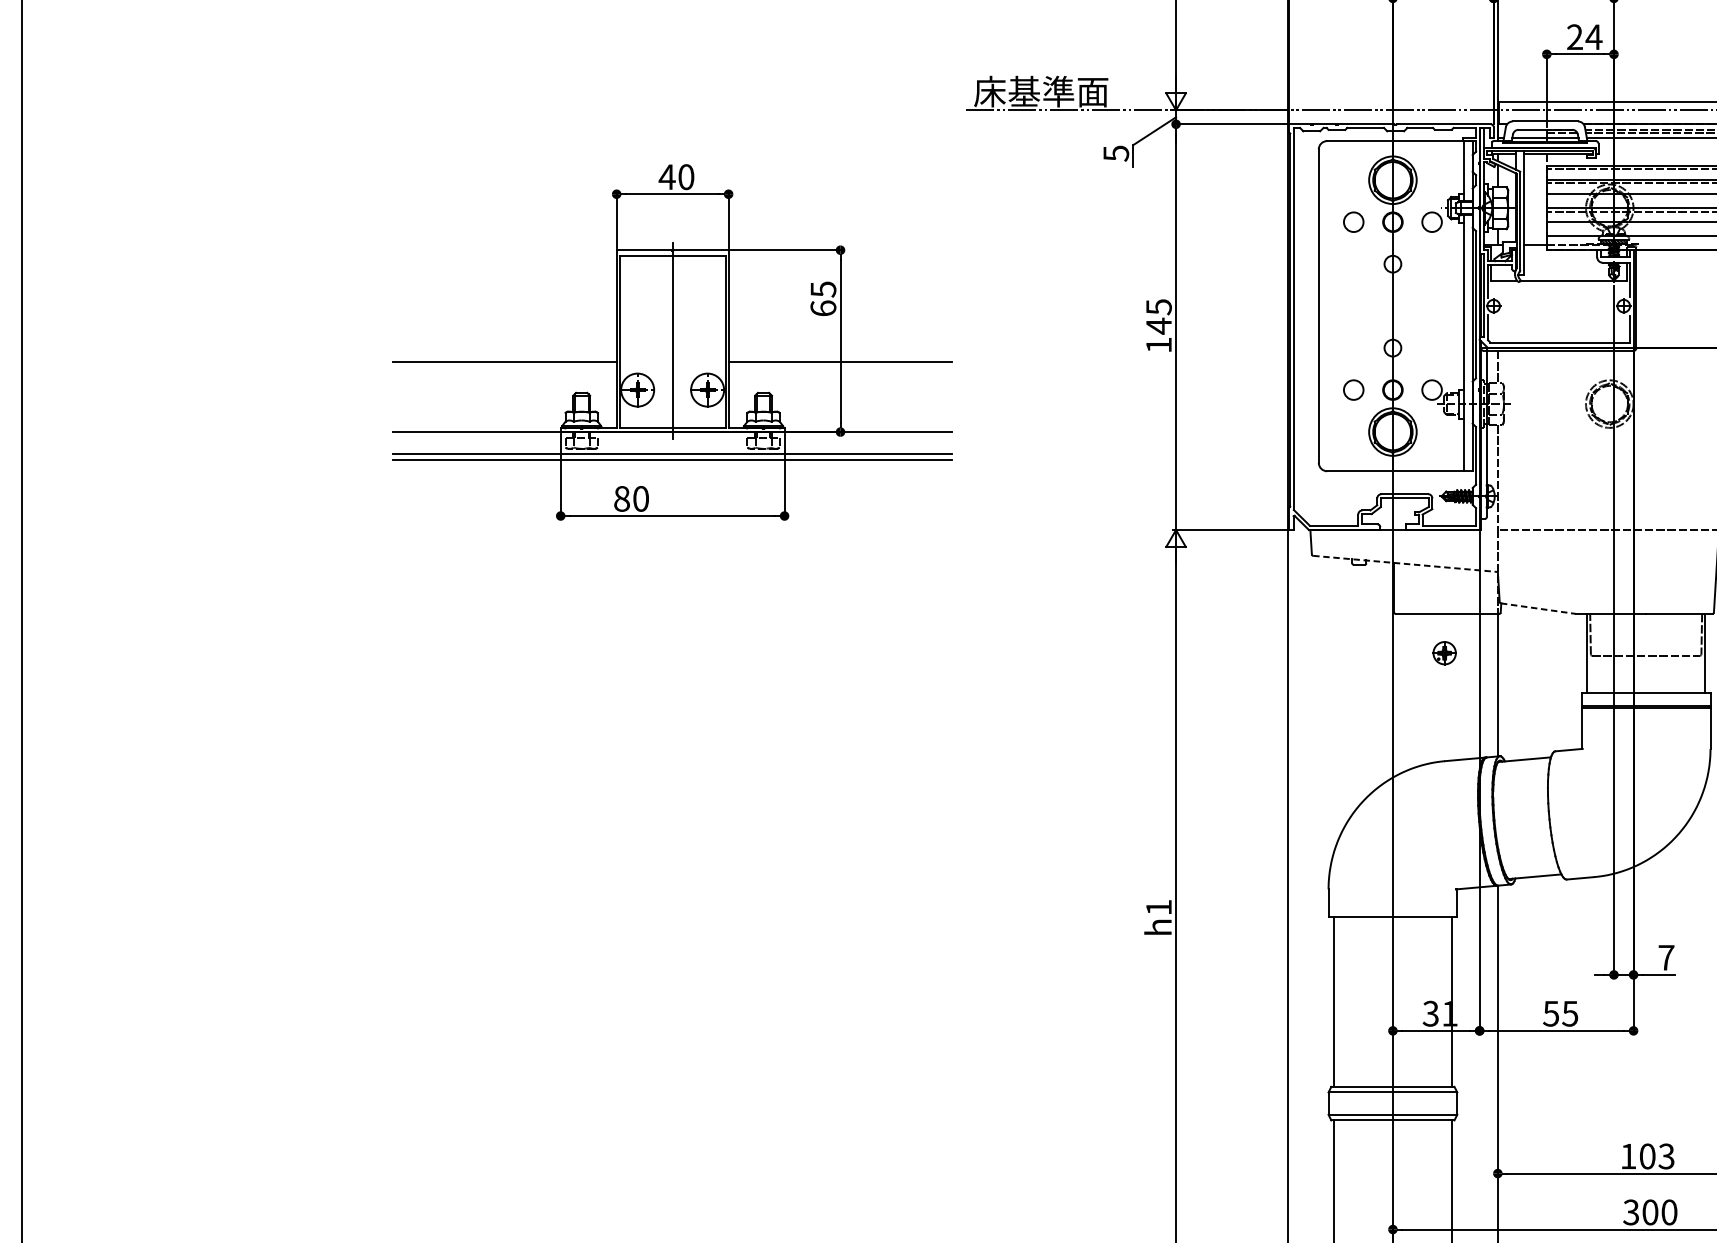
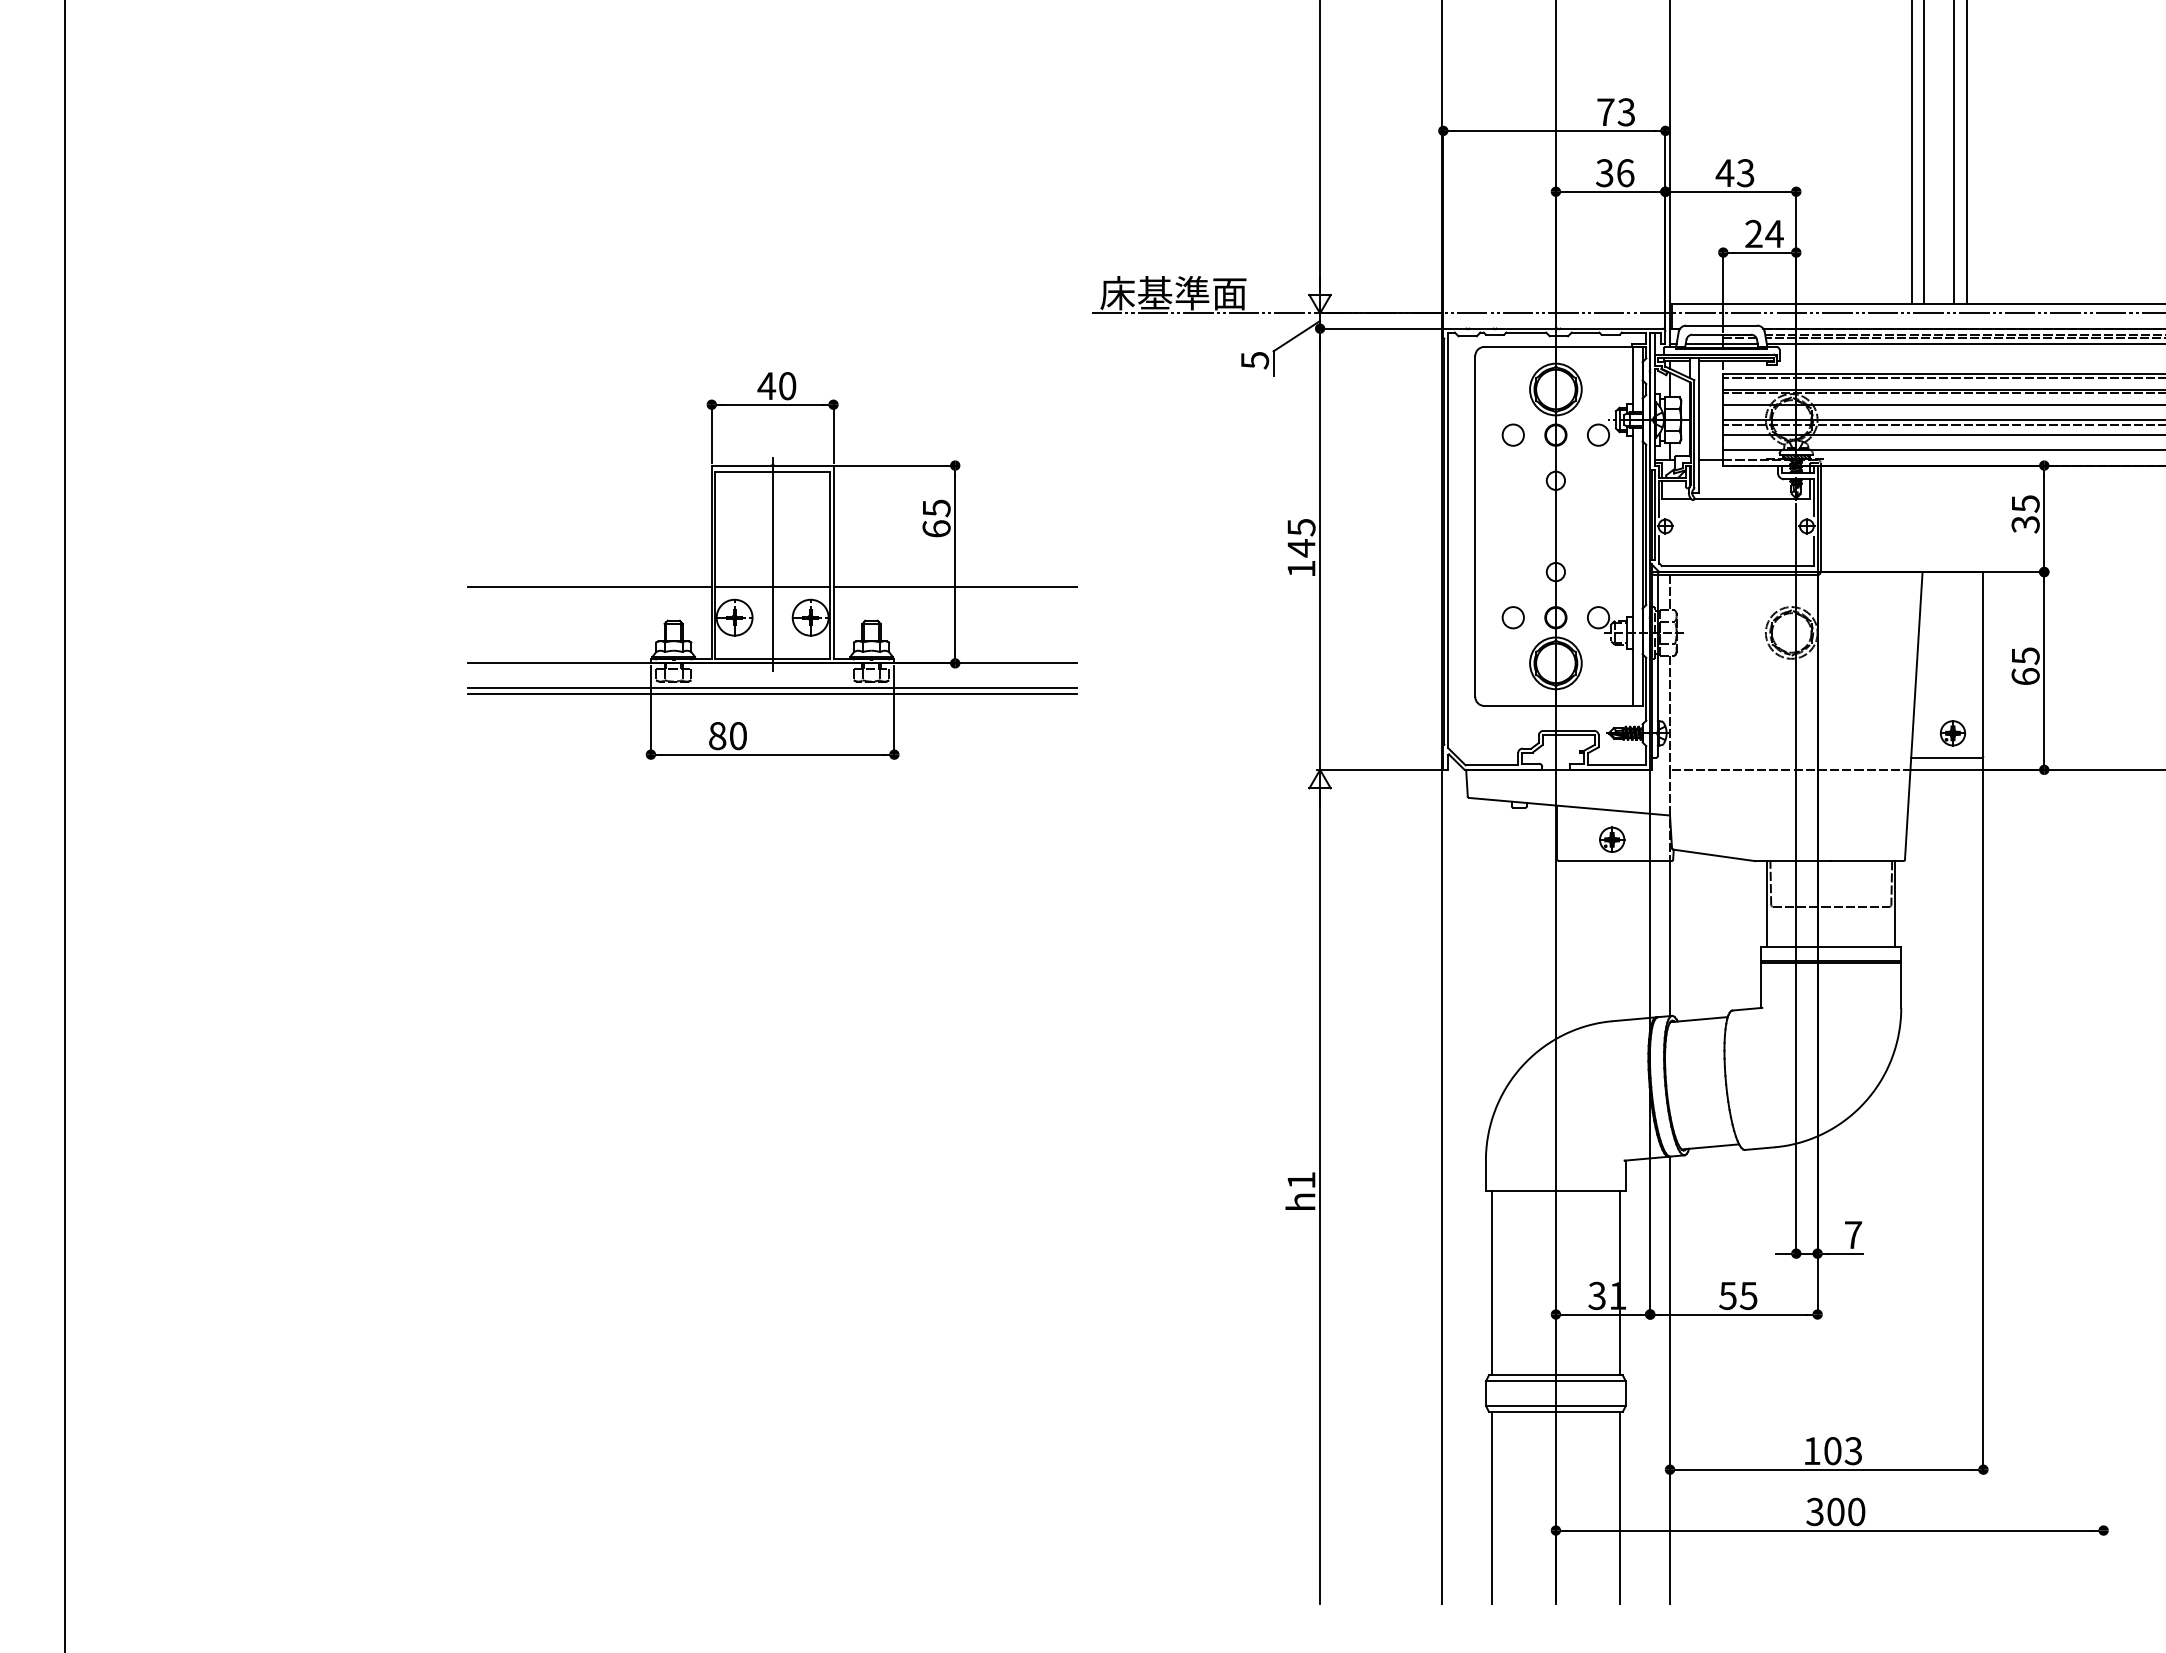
line: (672, 362) -> (772, 587), added
line: (1405, 563) -> (1569, 806), dashed -> solid
line: (1538, 608) -> (1714, 855), dashed -> solid
part: (1444, 652) -> (1612, 839), moved

